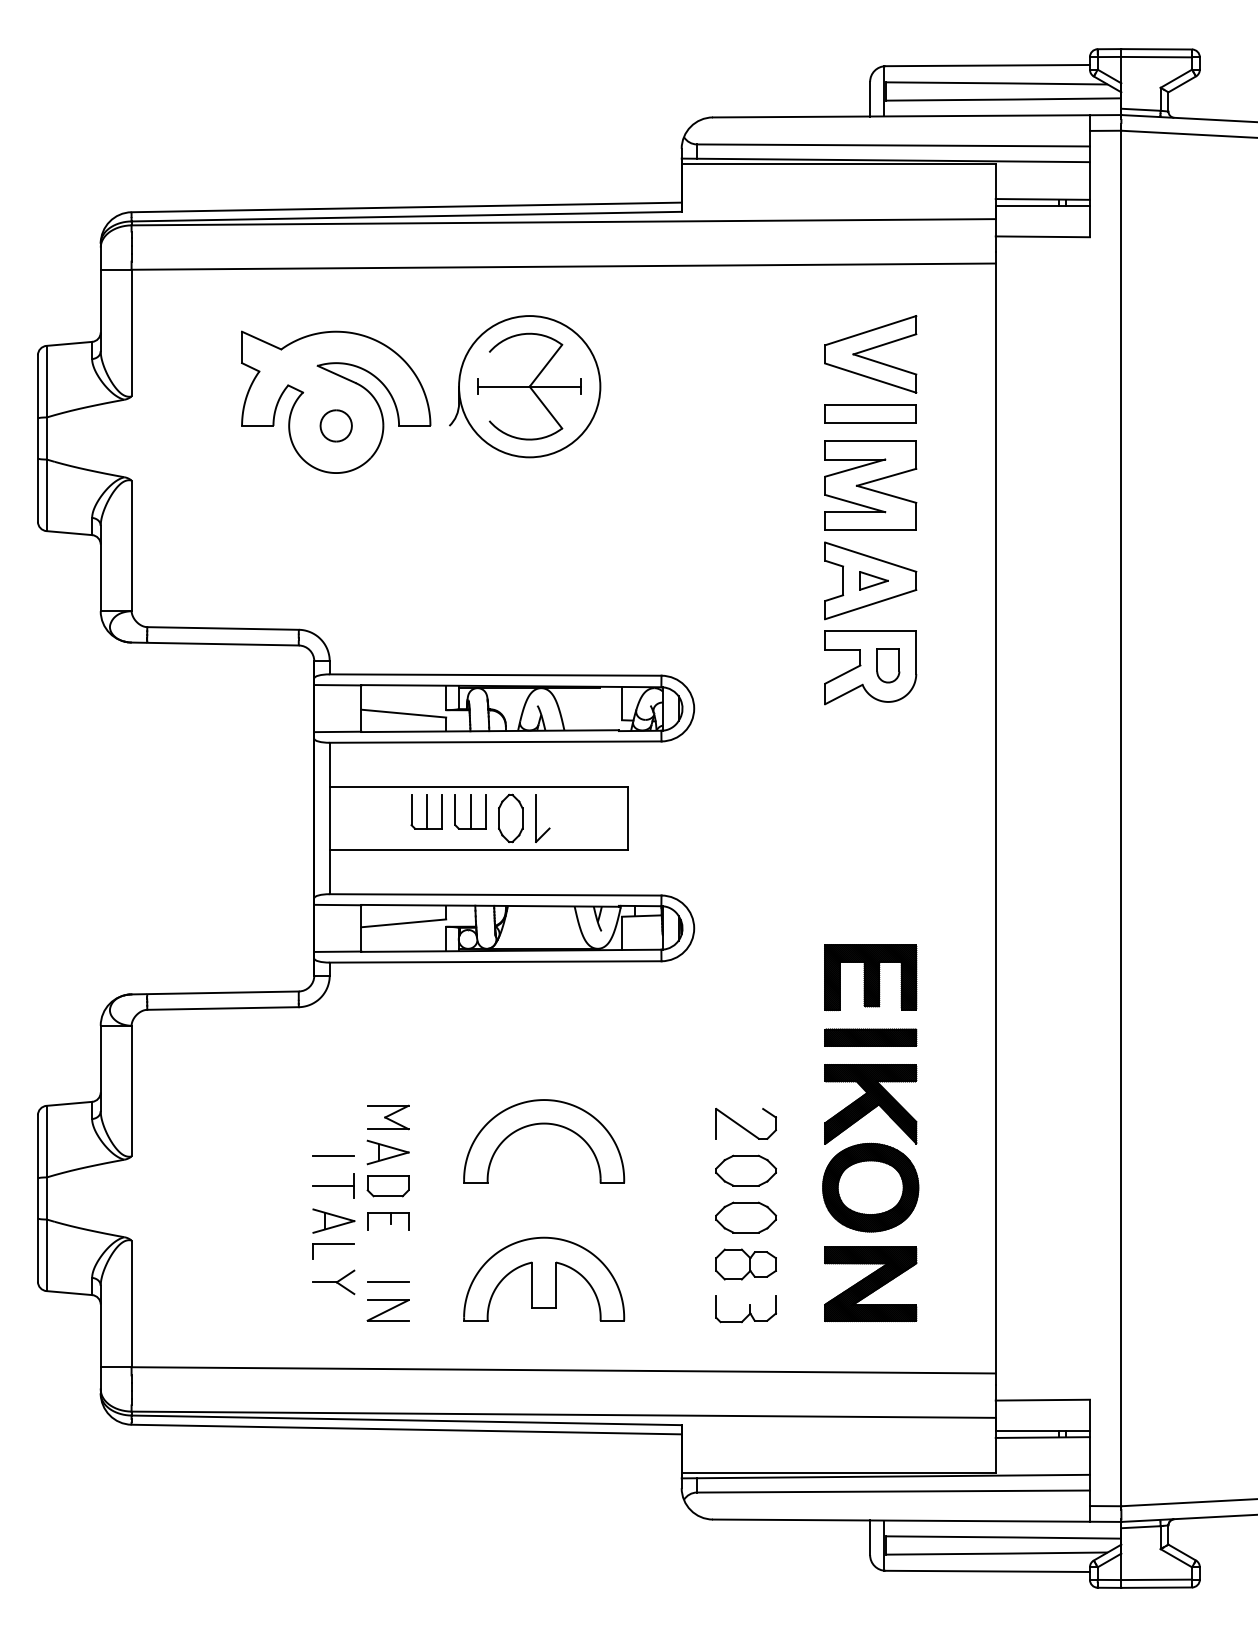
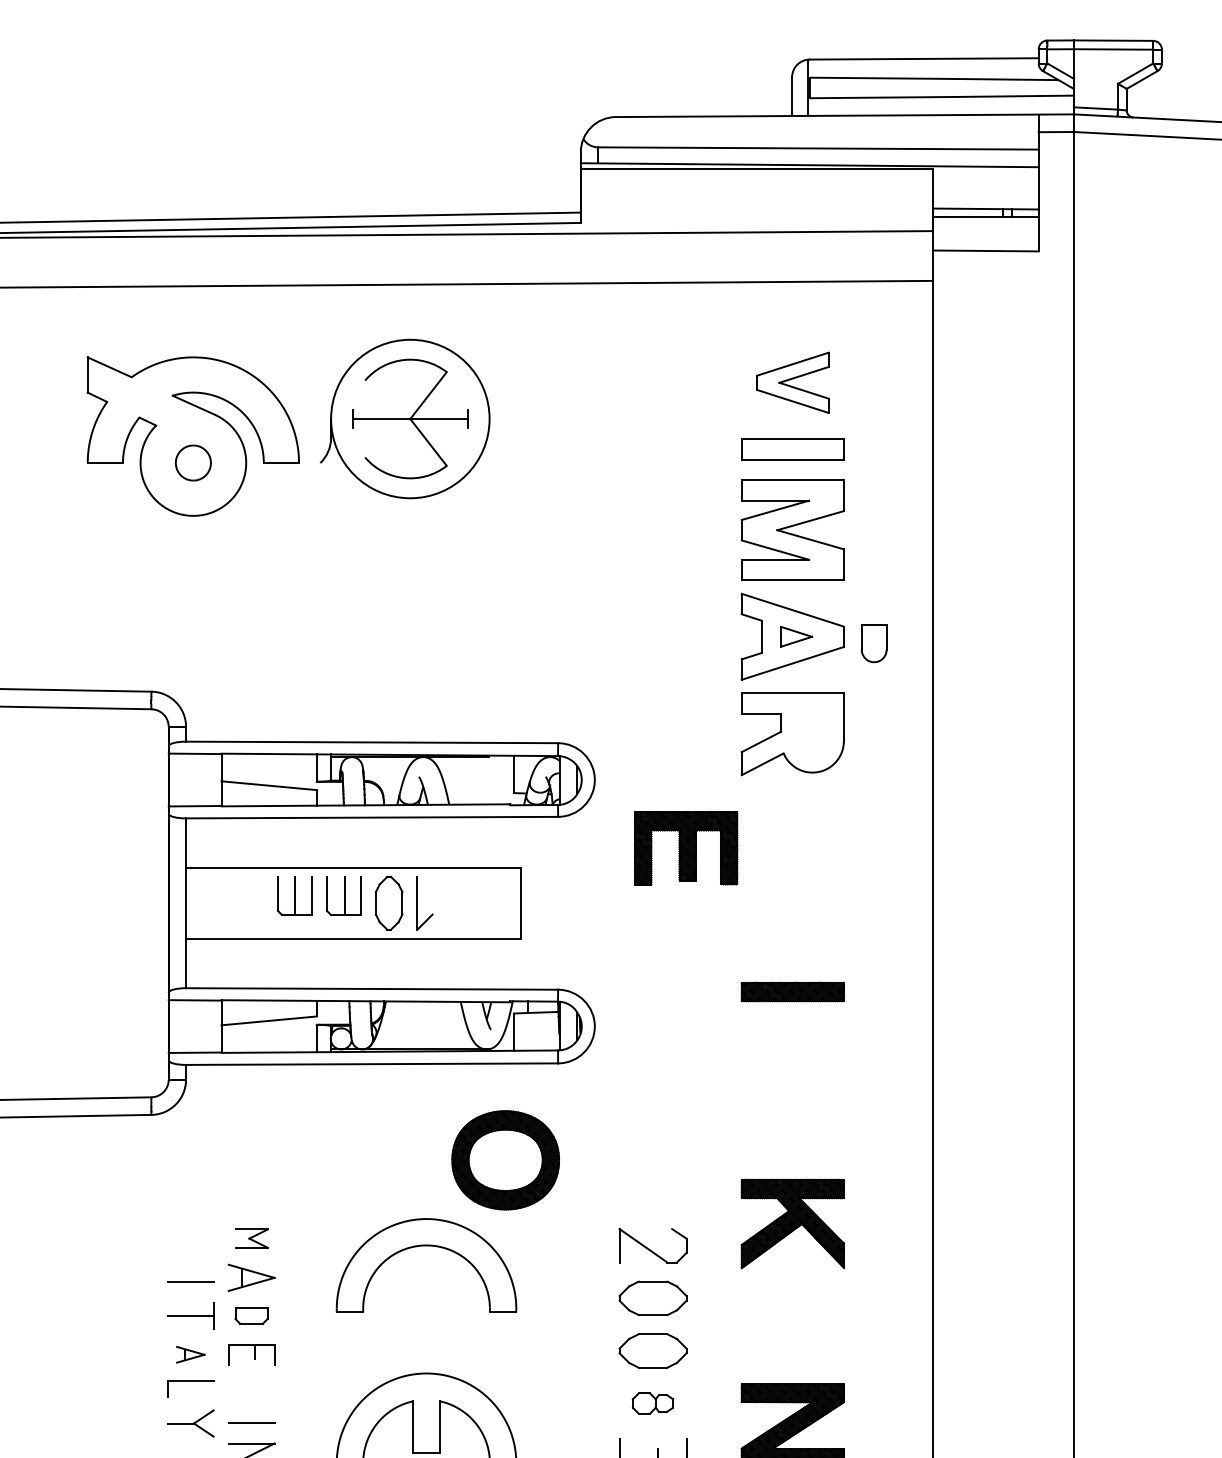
part: (870, 354) -> (792, 382), size x0.7
part: (888, 665) -> (874, 643), moved
part: (870, 977) -> (686, 848), moved
part: (870, 1037) -> (792, 991), moved
part: (388, 1117) -> (251, 1238), size x0.7
part: (387, 1186) -> (250, 1316), size x0.7
part: (870, 1187) -> (505, 1160), moved
part: (333, 1220) -> (190, 1354), size x0.6
part: (745, 1264) -> (652, 1403), size x0.6

